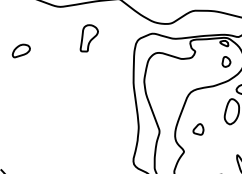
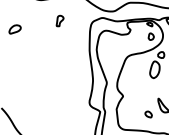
part: (88, 37) -> (59, 20), size x0.6
part: (198, 129) -> (132, 81), removed

